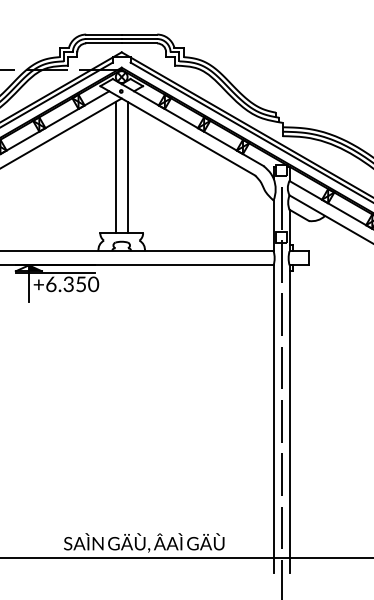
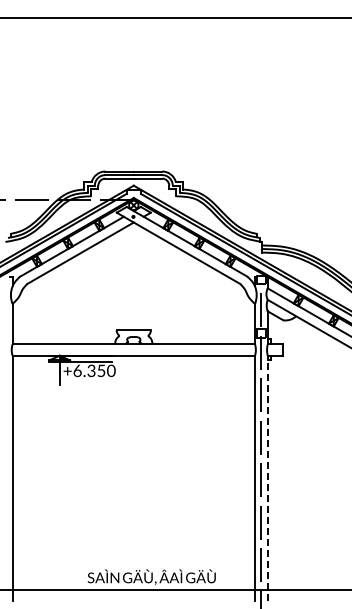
line: (115, 167) -> (128, 277), removed
line: (127, 167) -> (138, 277), removed
line: (289, 419) -> (267, 478), solid -> dashed

